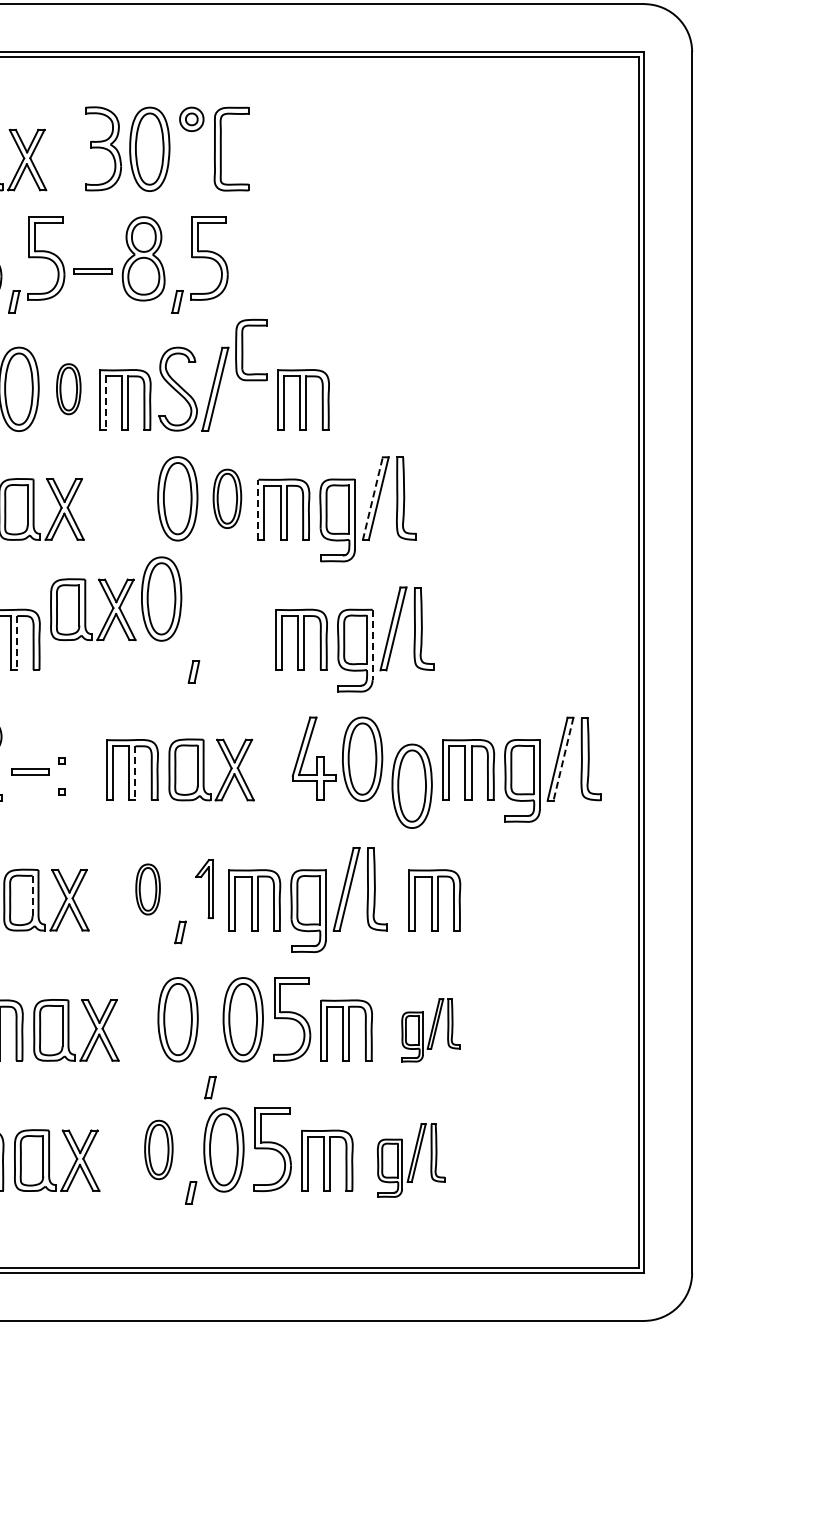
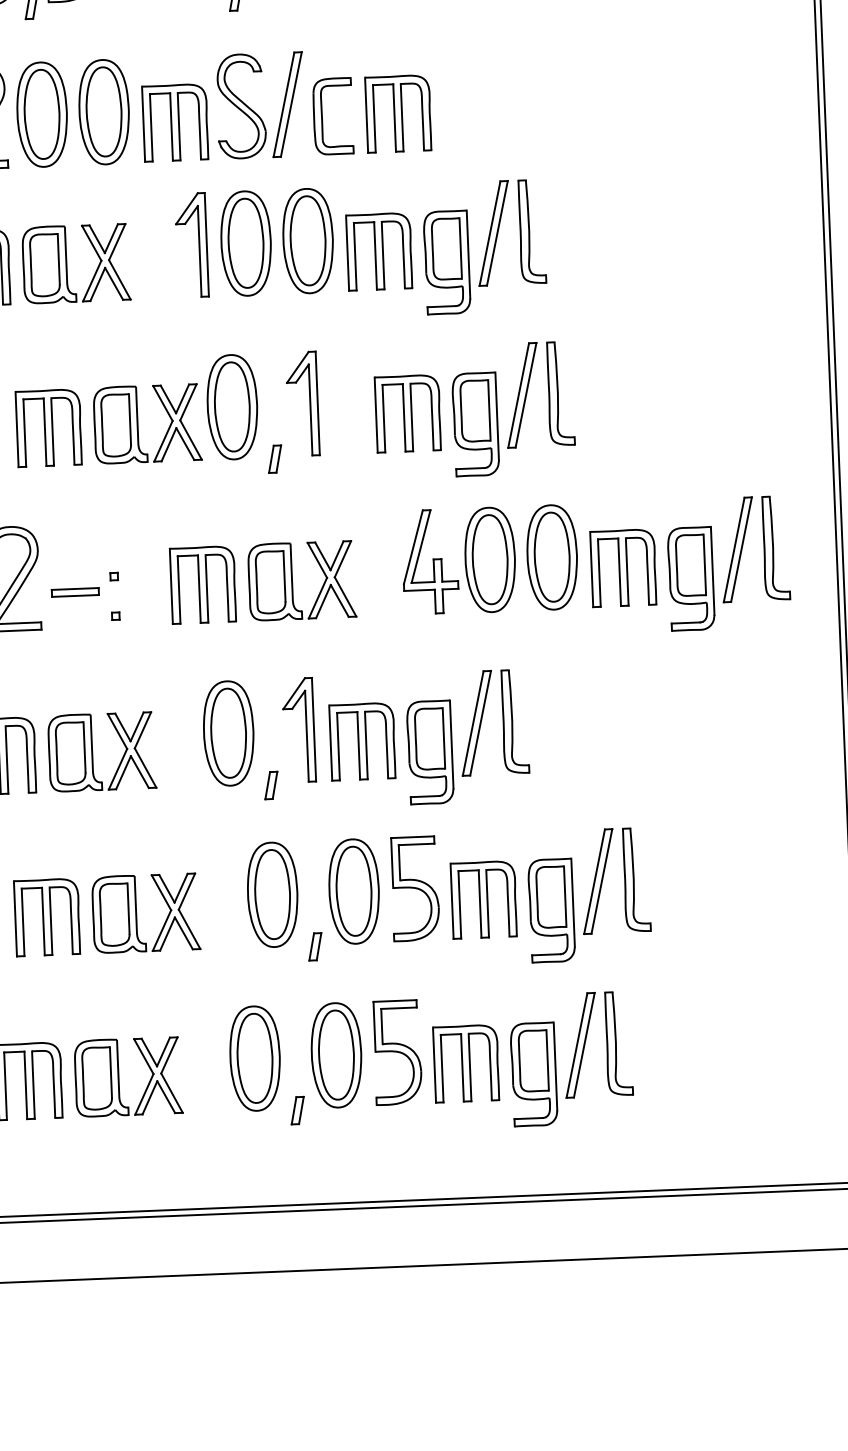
part: (243, 349) -> (323, 116), moved
part: (68, 388) -> (103, 111), size x1.67
line: (105, 403) -> (150, 127), dashed -> solid
part: (134, 498) -> (192, 245), added
part: (227, 498) -> (308, 240), size x1.43
line: (372, 498) -> (489, 233), dashed -> solid
line: (258, 509) -> (347, 252), dashed -> solid
part: (116, 598) -> (176, 408), moved
part: (217, 628) -> (302, 403), added
line: (17, 643) -> (53, 432), dashed -> solid
line: (372, 645) -> (496, 417), dashed -> solid
line: (563, 759) -> (741, 550), dashed -> solid
line: (135, 773) -> (207, 589), dashed -> solid
part: (411, 785) -> (551, 556), moved
part: (204, 888) -> (299, 729), size x1.43
part: (147, 889) -> (227, 733), size x1.67
line: (32, 895) -> (84, 746), dashed -> solid
part: (434, 900) -> (587, 732), removed
part: (430, 1030) -> (588, 895), size x1.67
part: (210, 1087) -> (315, 946), moved
part: (158, 1149) -> (254, 1058), size x1.43
part: (410, 1160) -> (570, 1059), size x1.43

